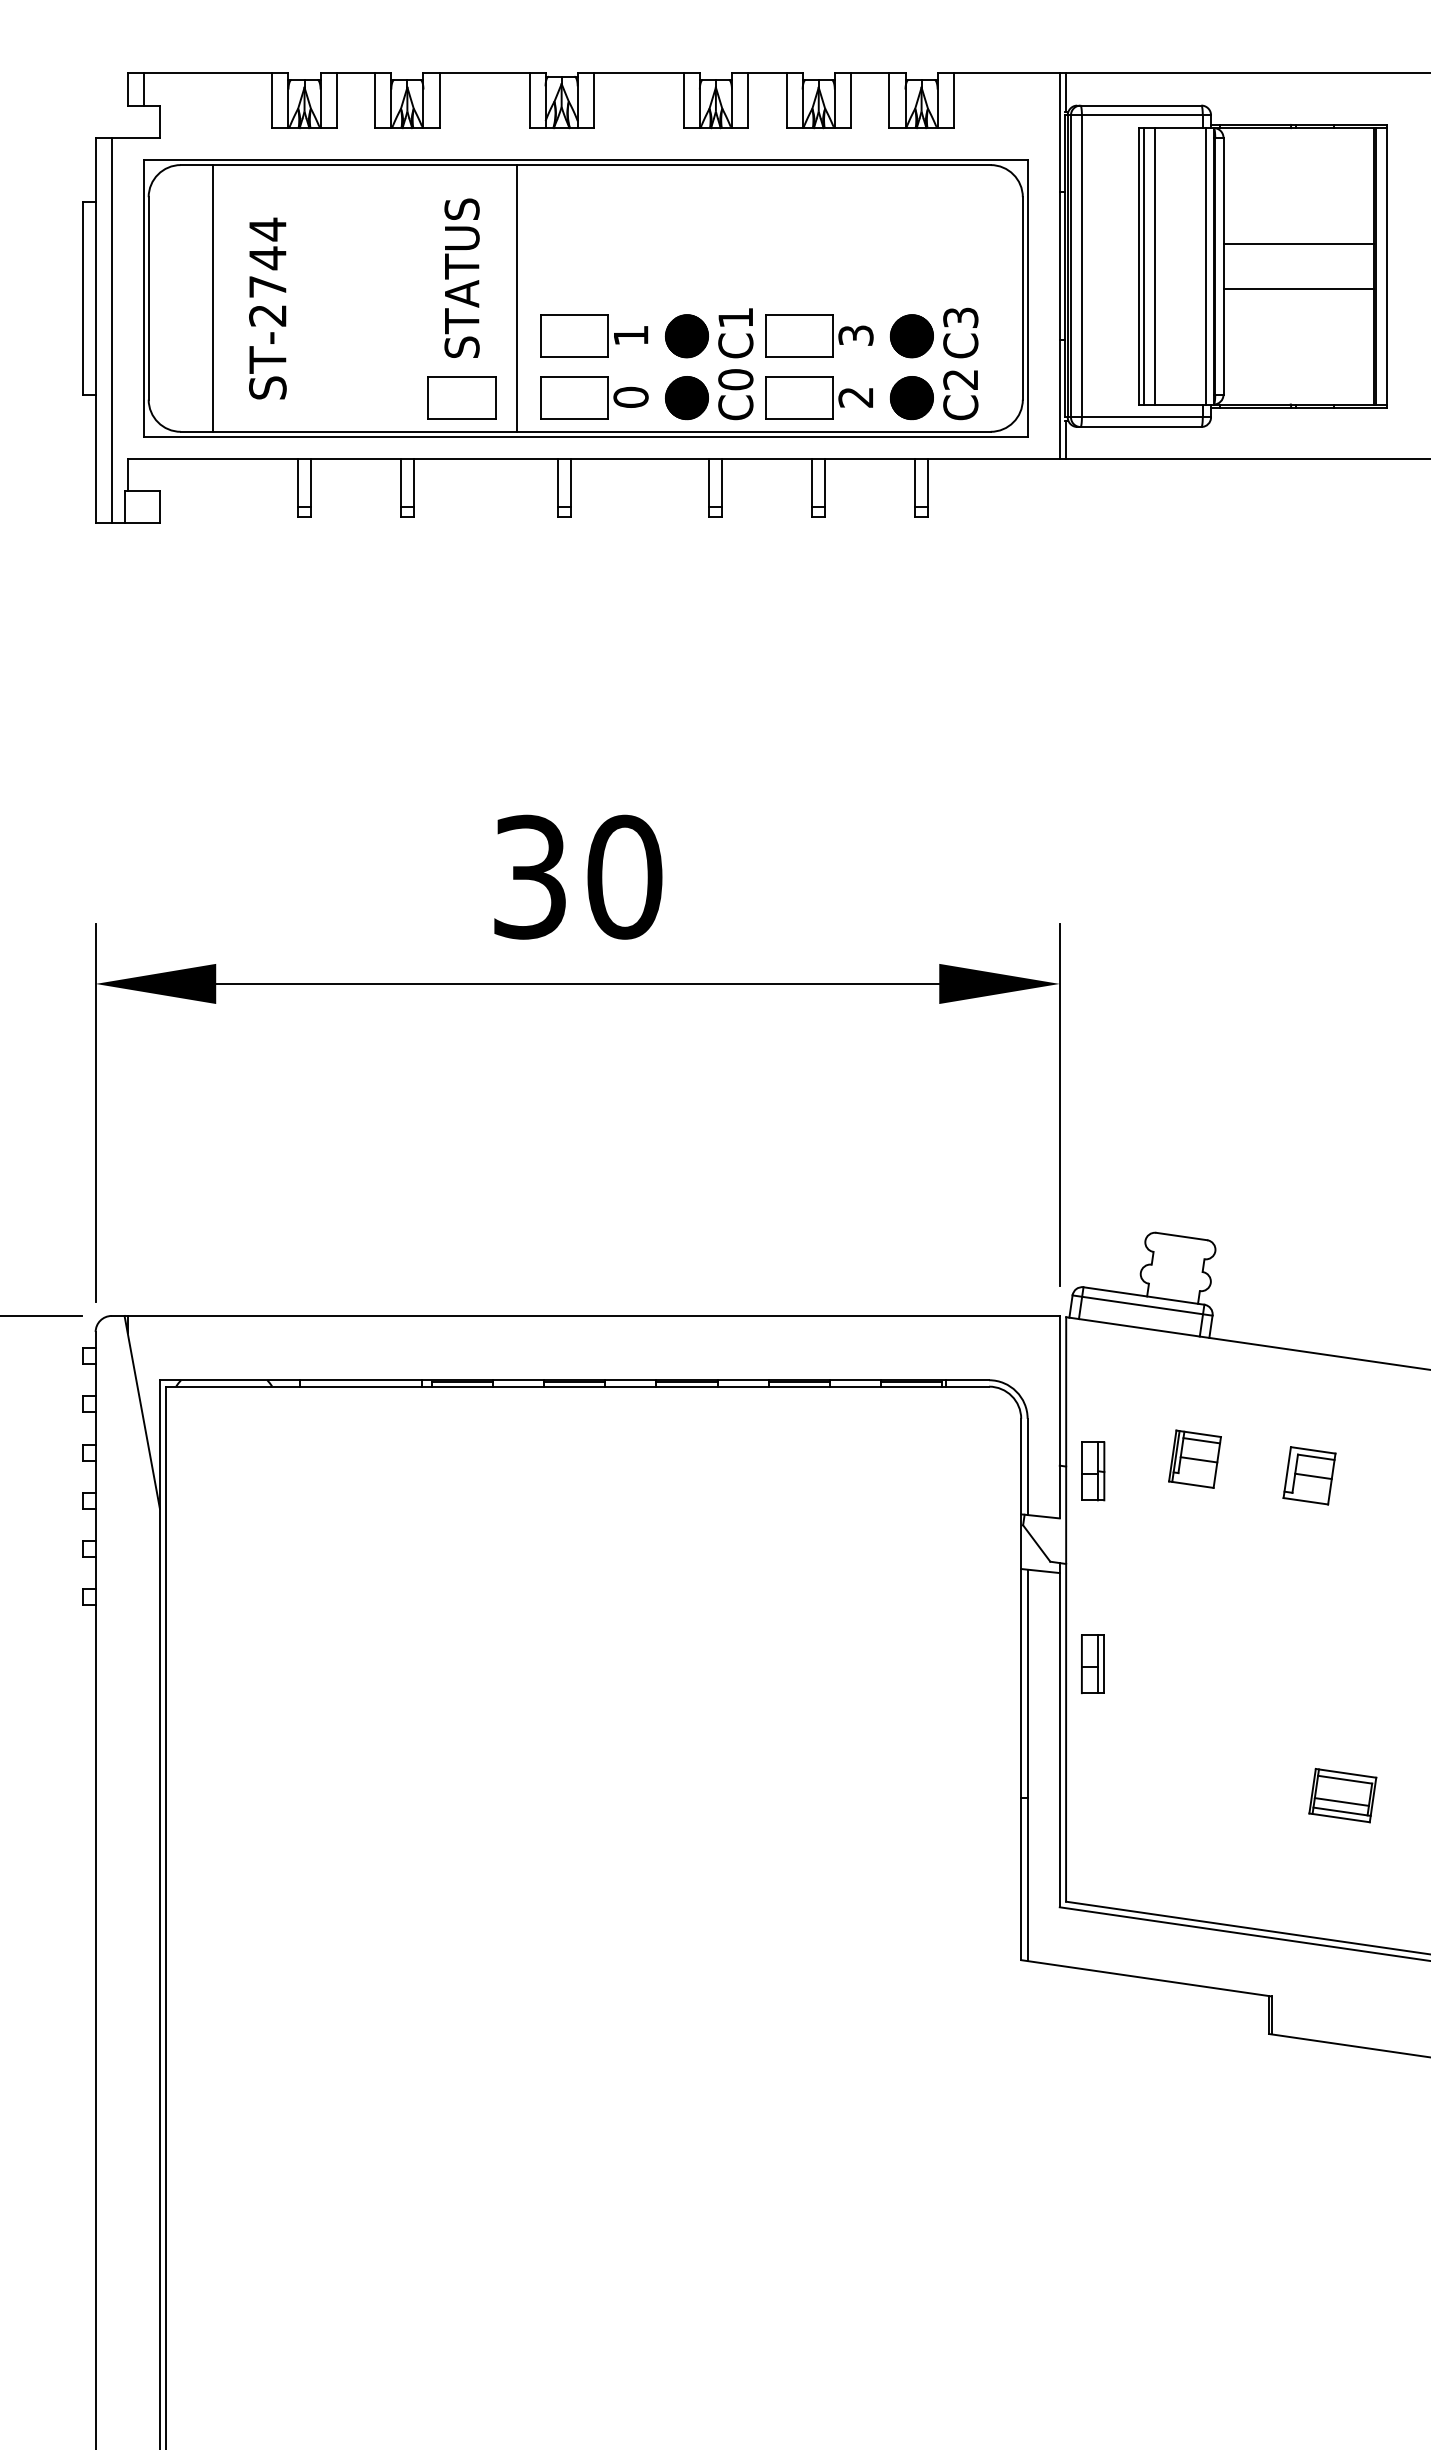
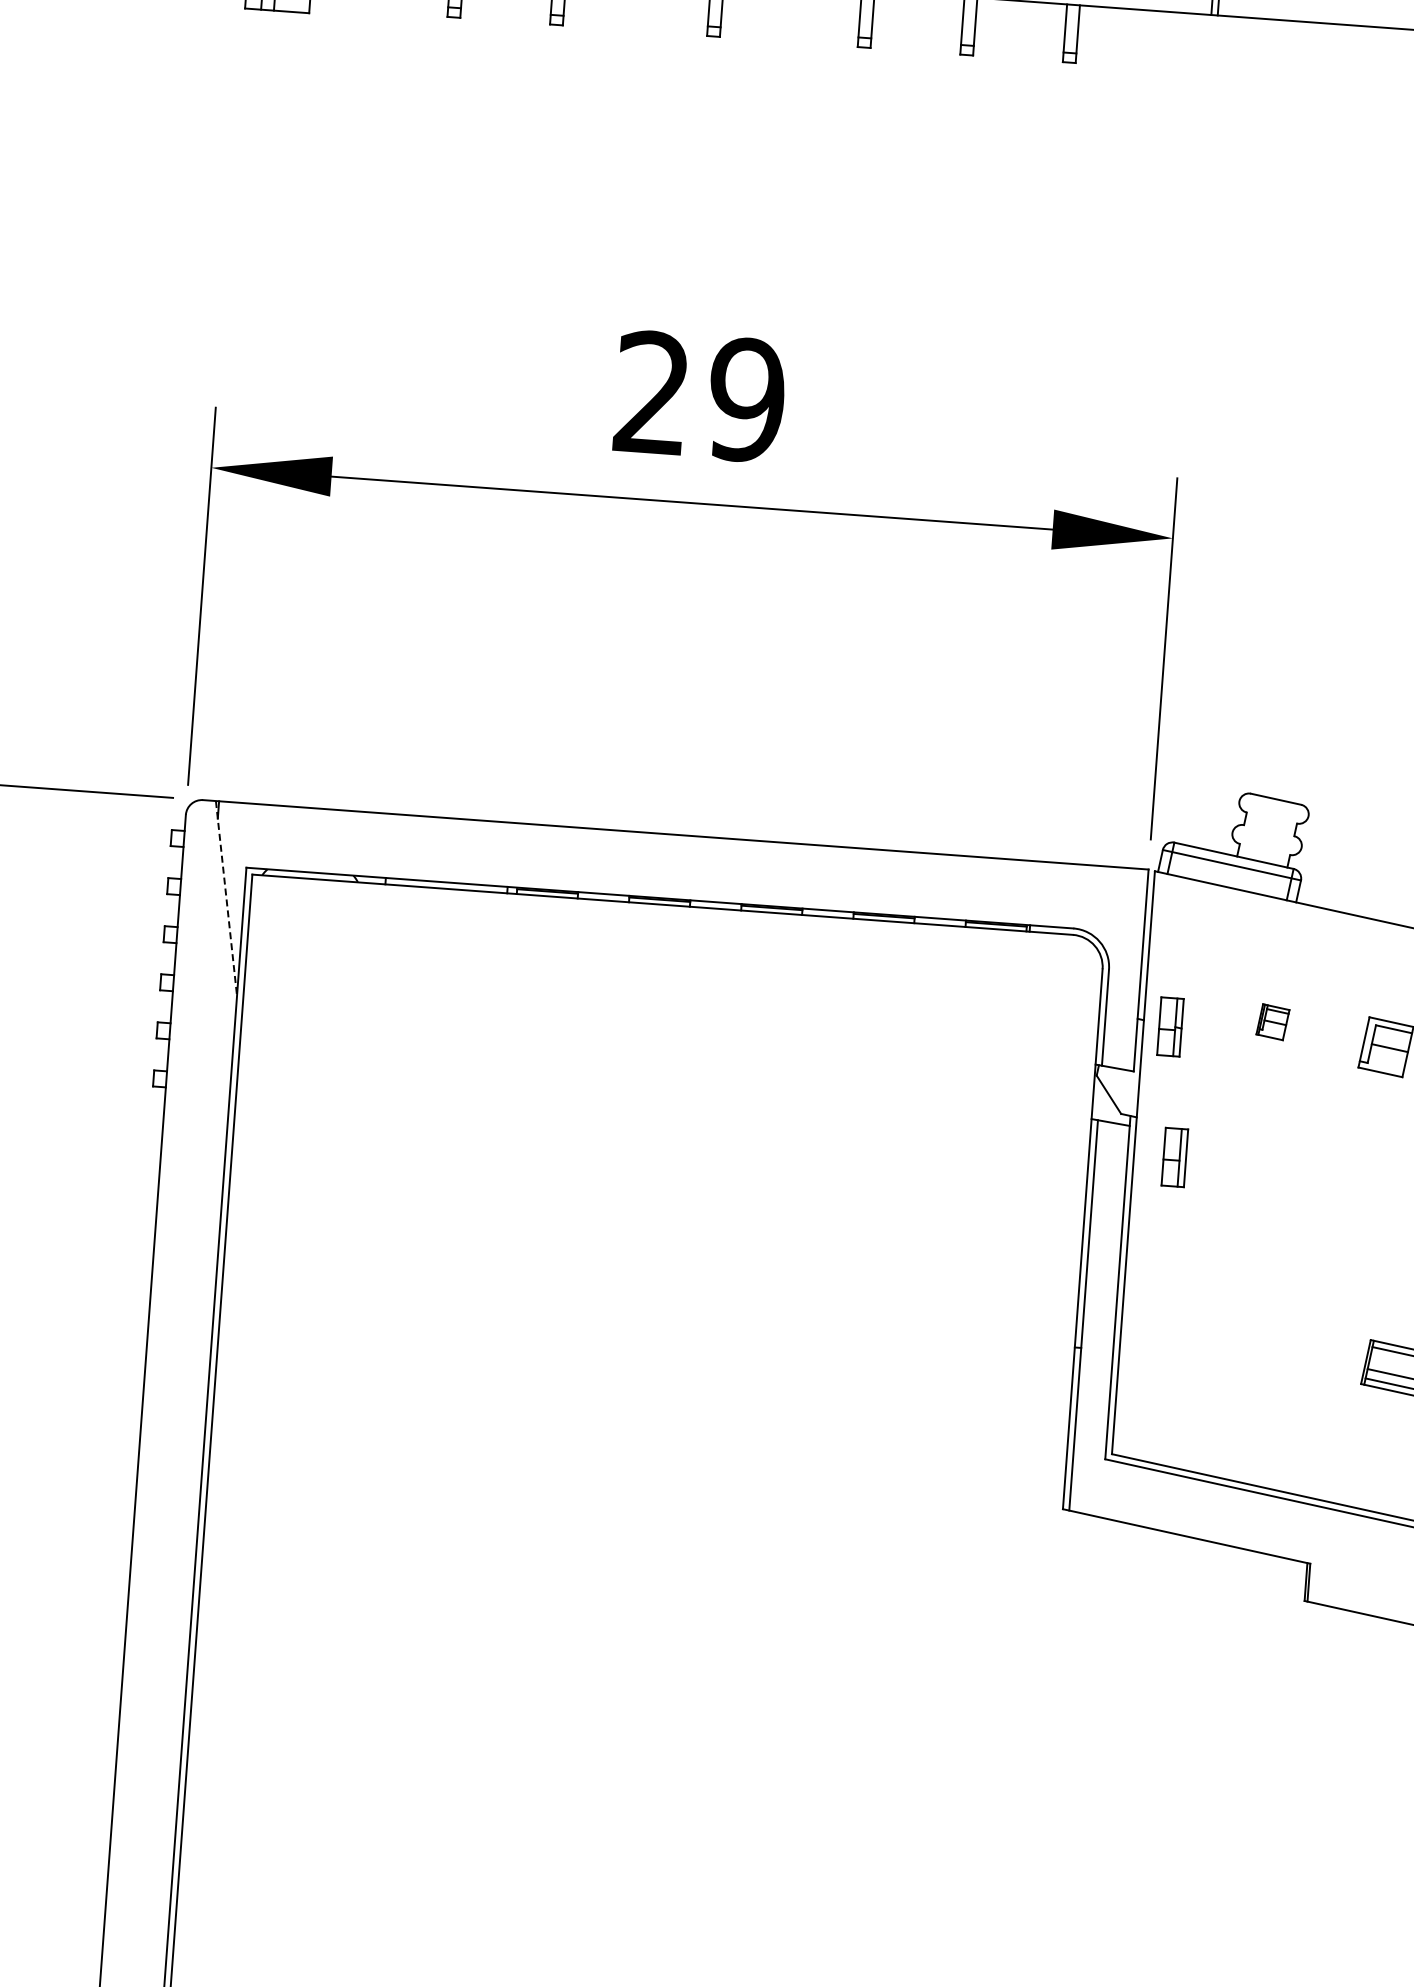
text: (578, 876) -> (700, 396), 30 -> 29
line: (142, 1412) -> (226, 898), solid -> dashed
part: (1194, 1458) -> (1272, 1021), size x0.6
part: (1092, 1663) -> (1174, 1156), moved

